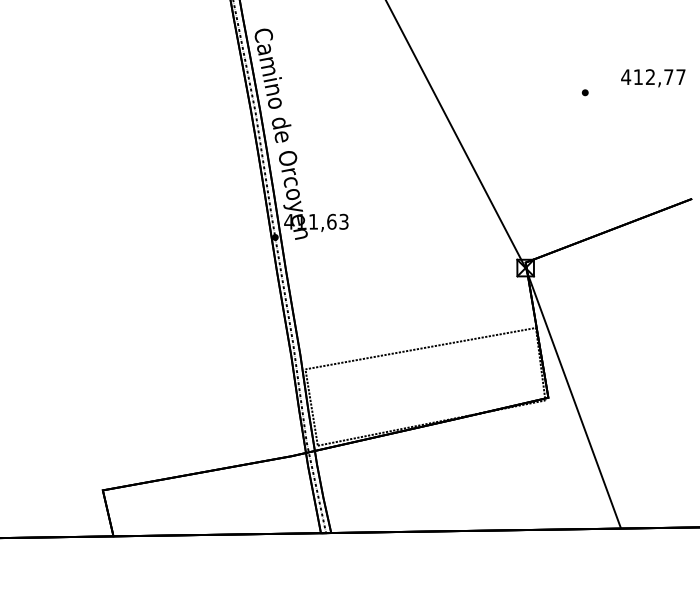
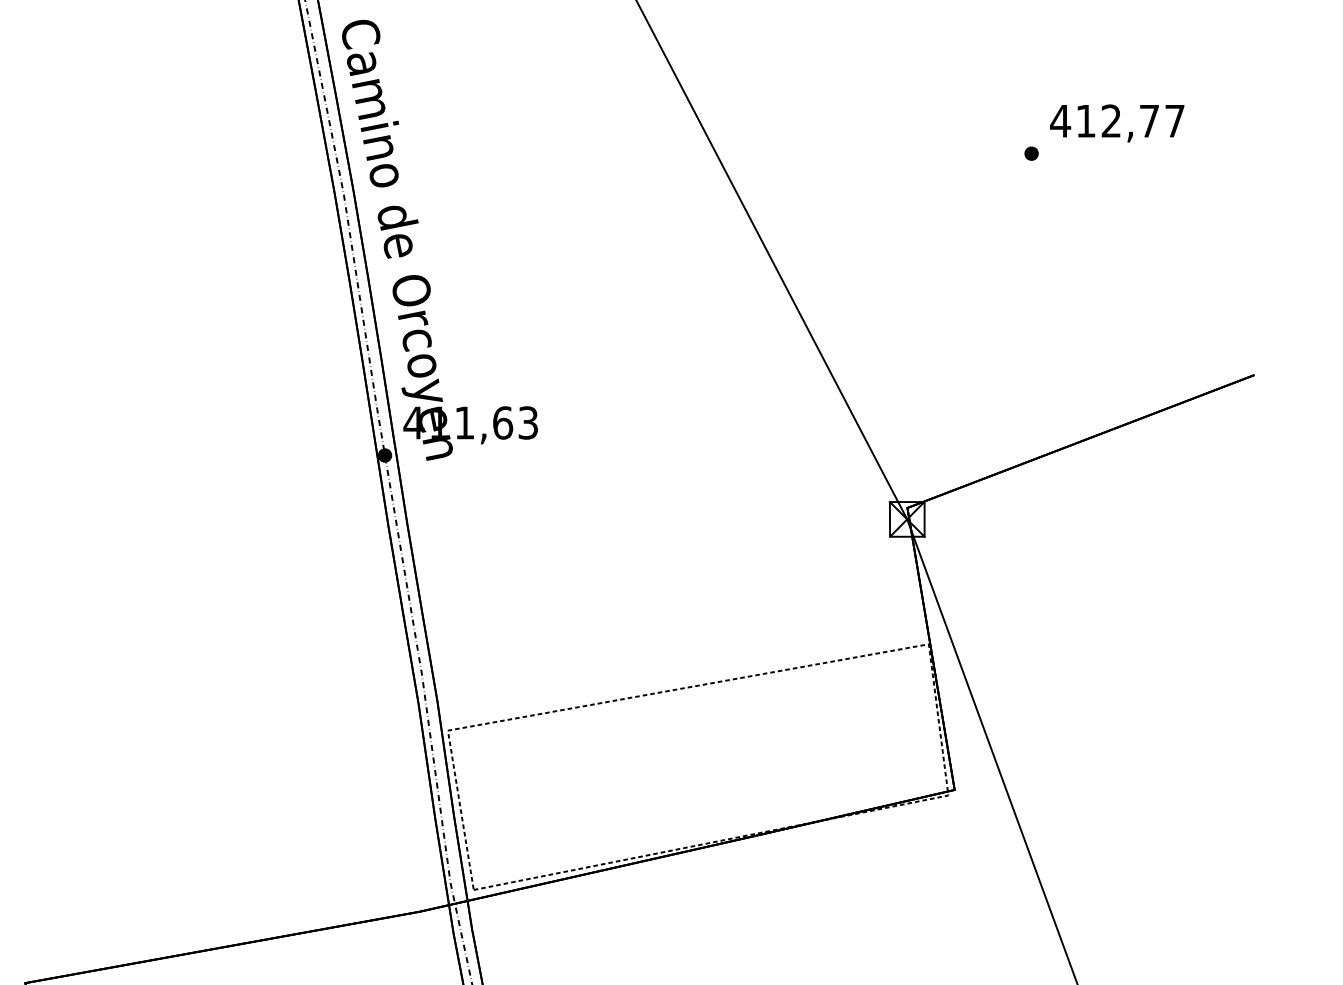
text: (653, 78) -> (1117, 123), moved

